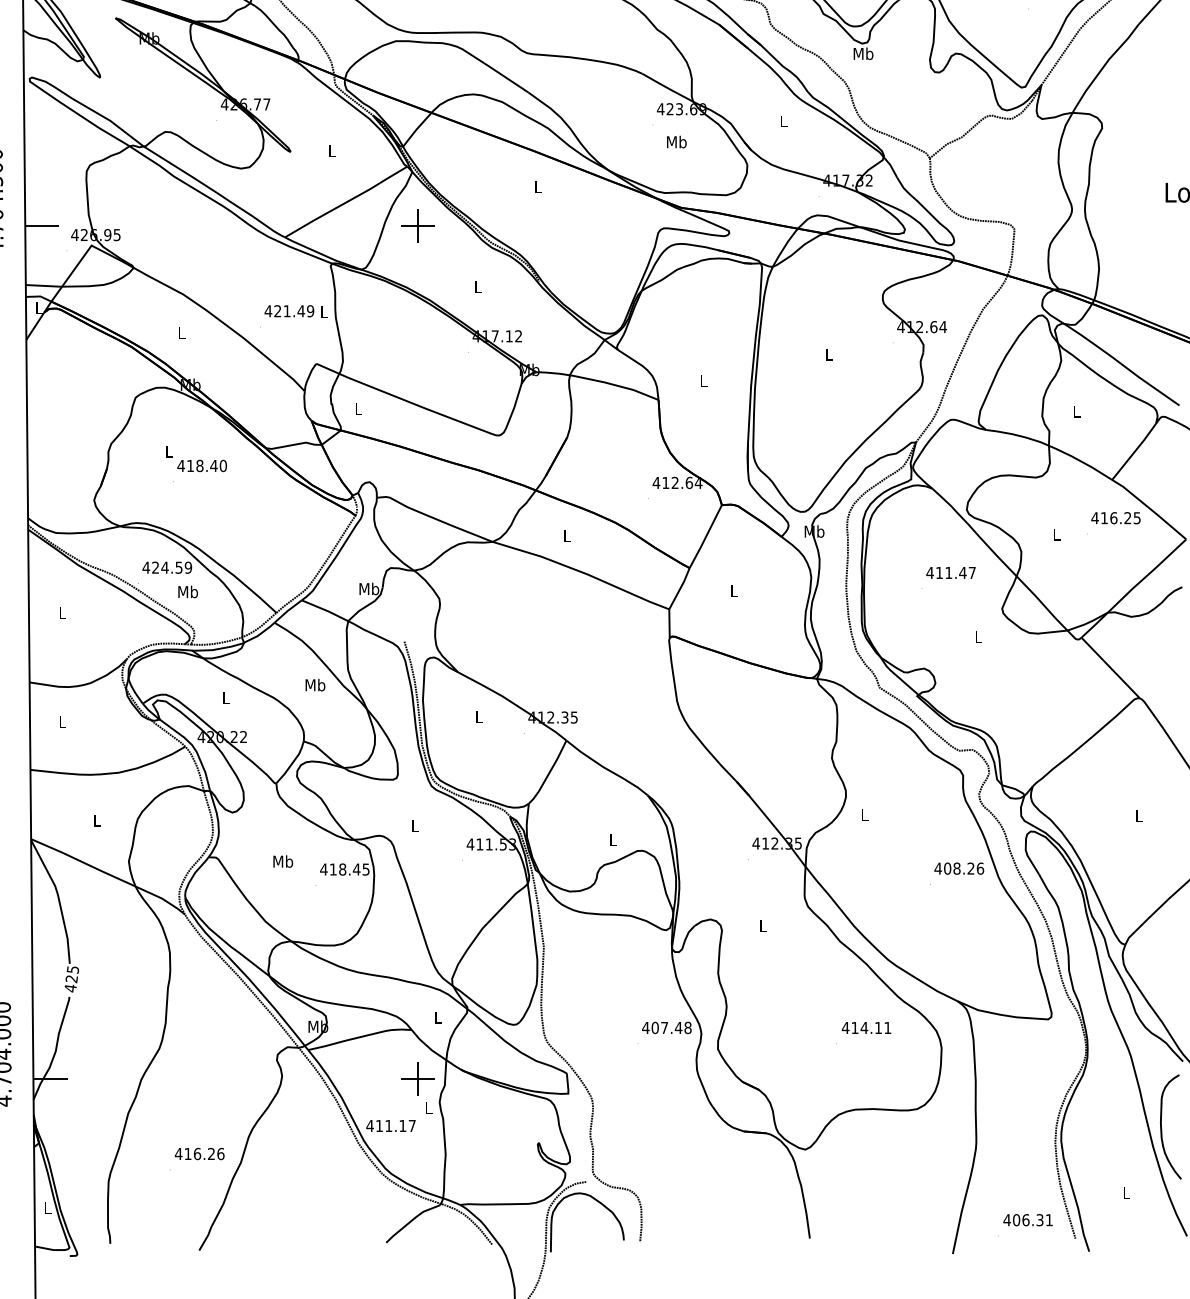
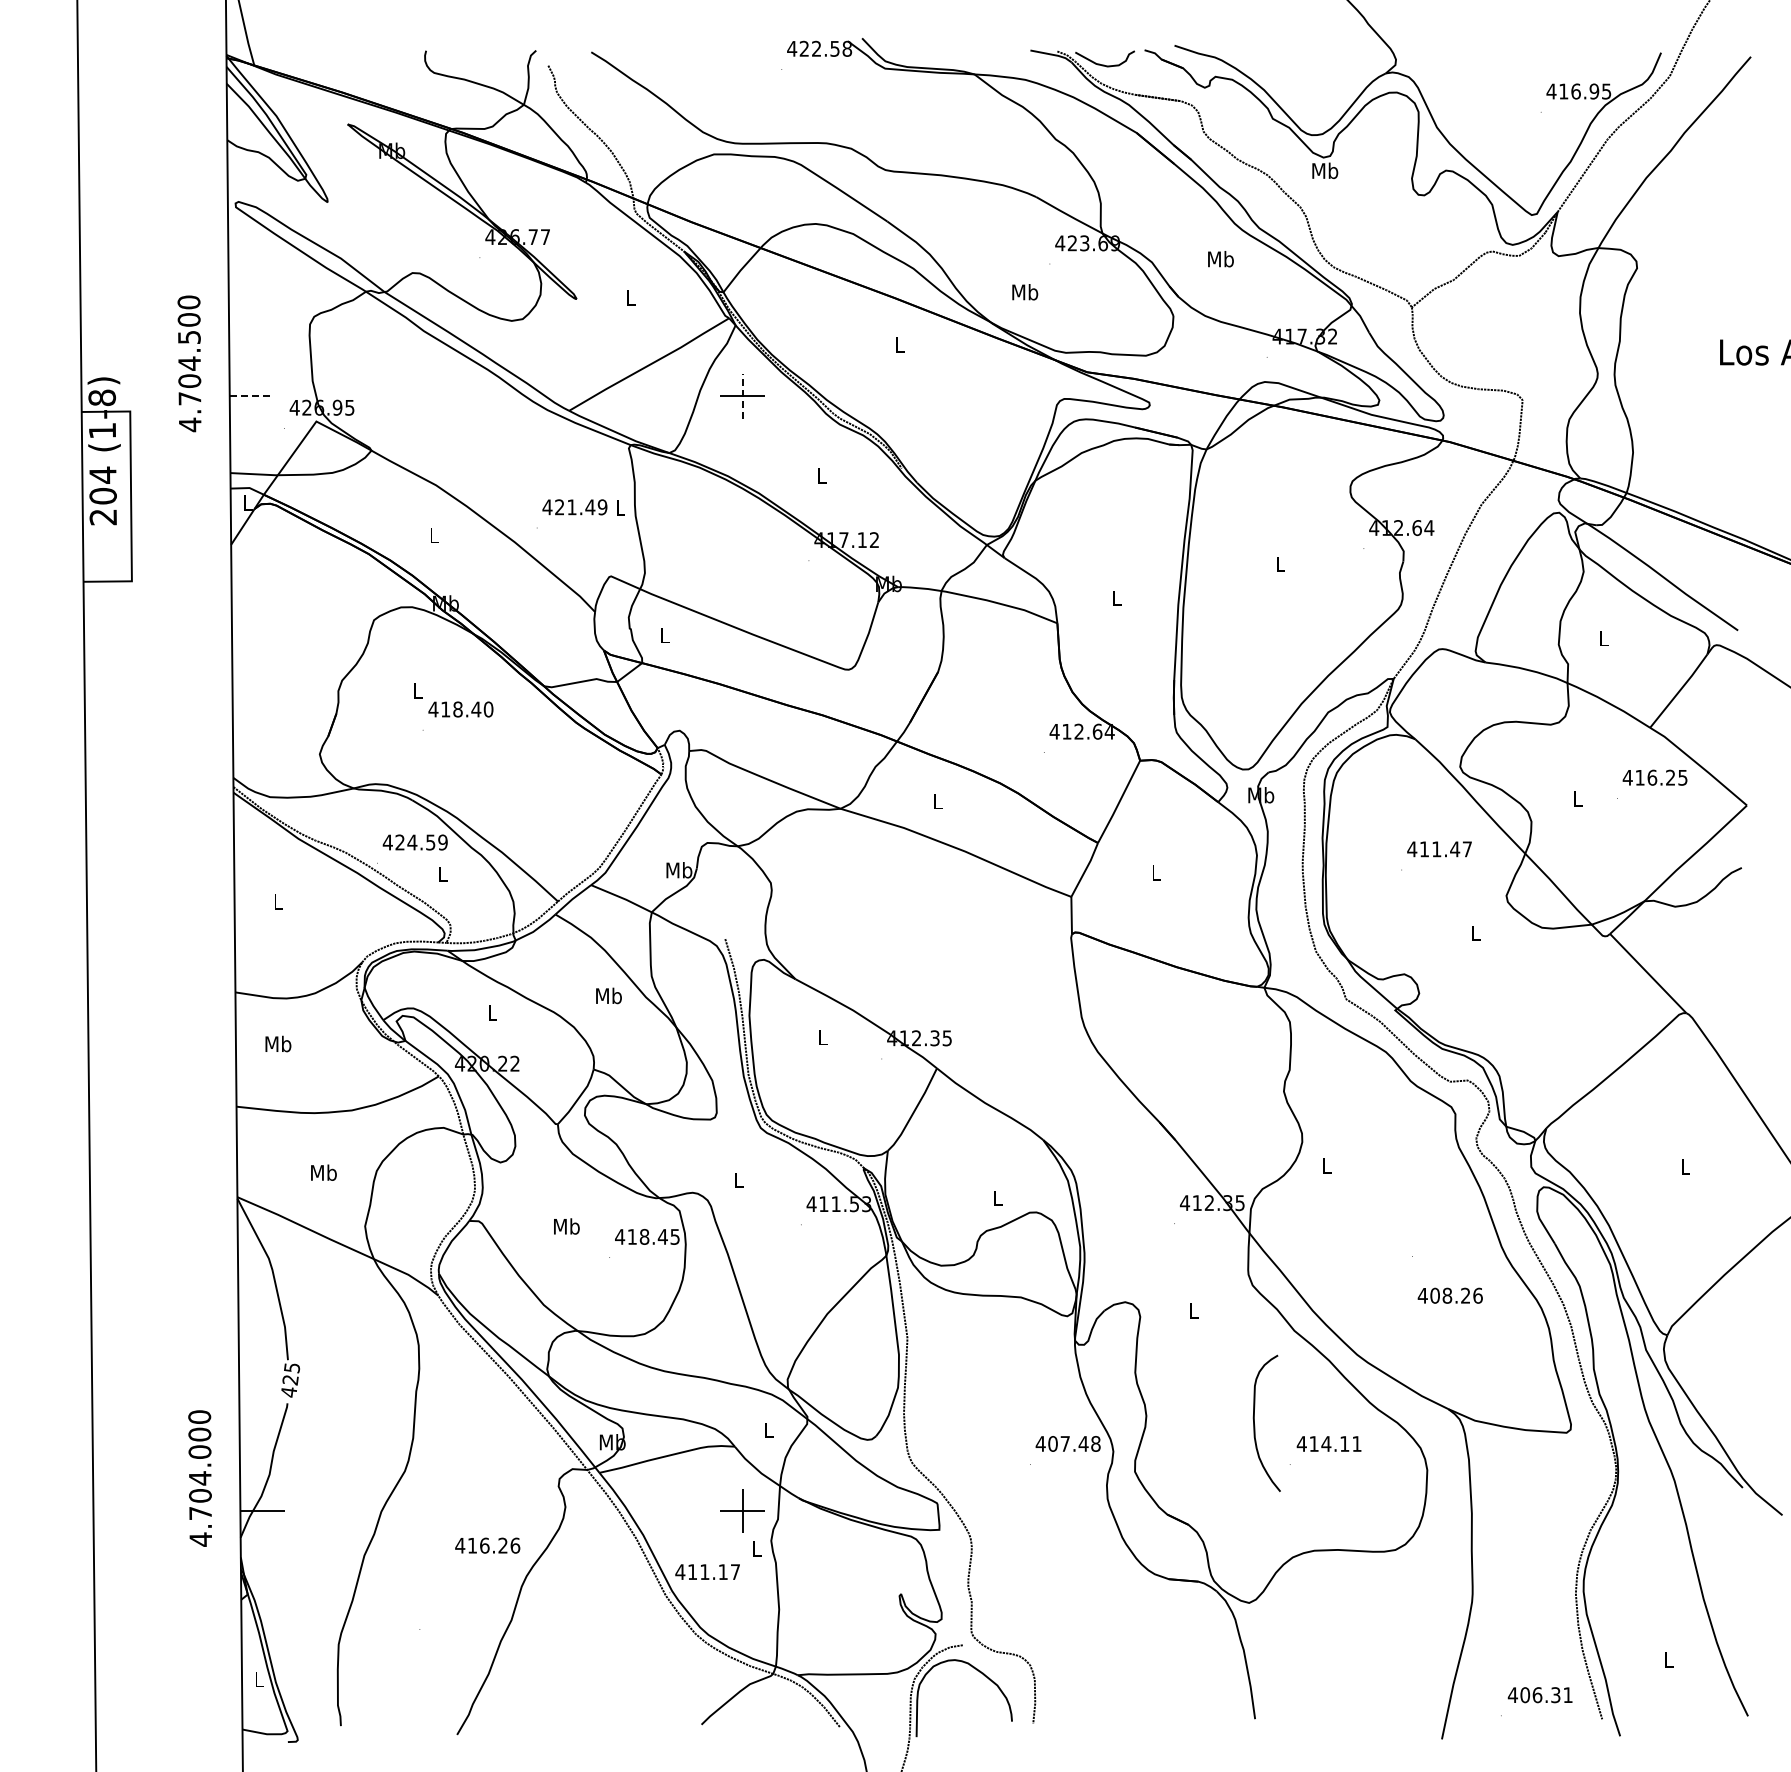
text: (783, 121) -> (1220, 259), L -> Mb
text: (677, 142) -> (1025, 292), moved
line: (417, 225) -> (742, 395), solid -> dashed
line: (42, 226) -> (252, 396), solid -> dashed
text: (188, 592) -> (442, 874), Mb -> L
text: (62, 721) -> (278, 1043), L -> Mb
text: (97, 820) -> (323, 1172), L -> Mb
text: (958, 868) -> (1449, 1295), moved
curve: (1162, 1128) -> (1255, 1425), moved
text: (199, 1153) -> (487, 1545), moved

